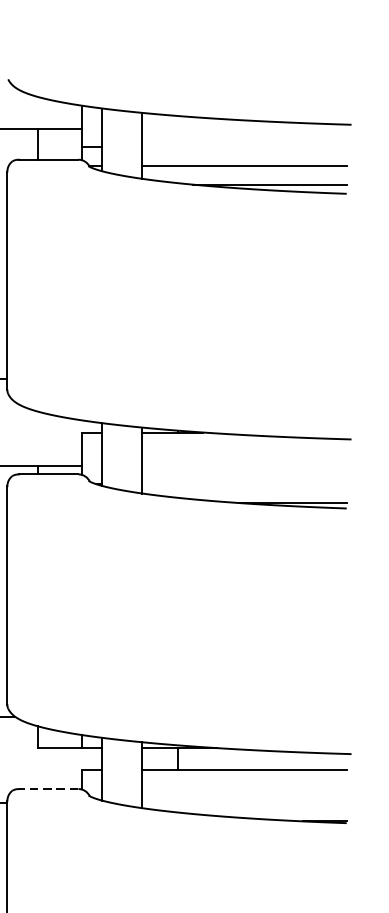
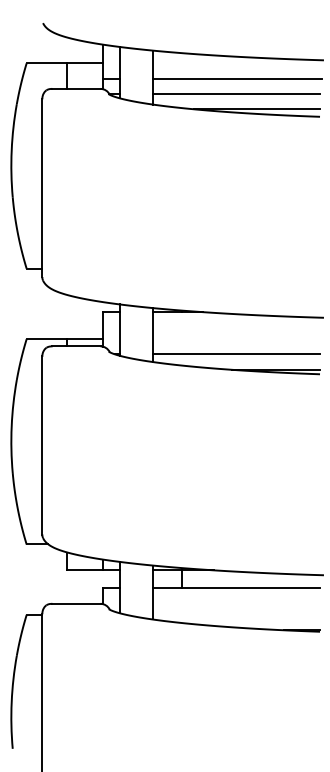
line: (245, 146) -> (237, 78), added
line: (244, 484) -> (236, 354), added
line: (47, 788) -> (75, 603), dashed -> solid

